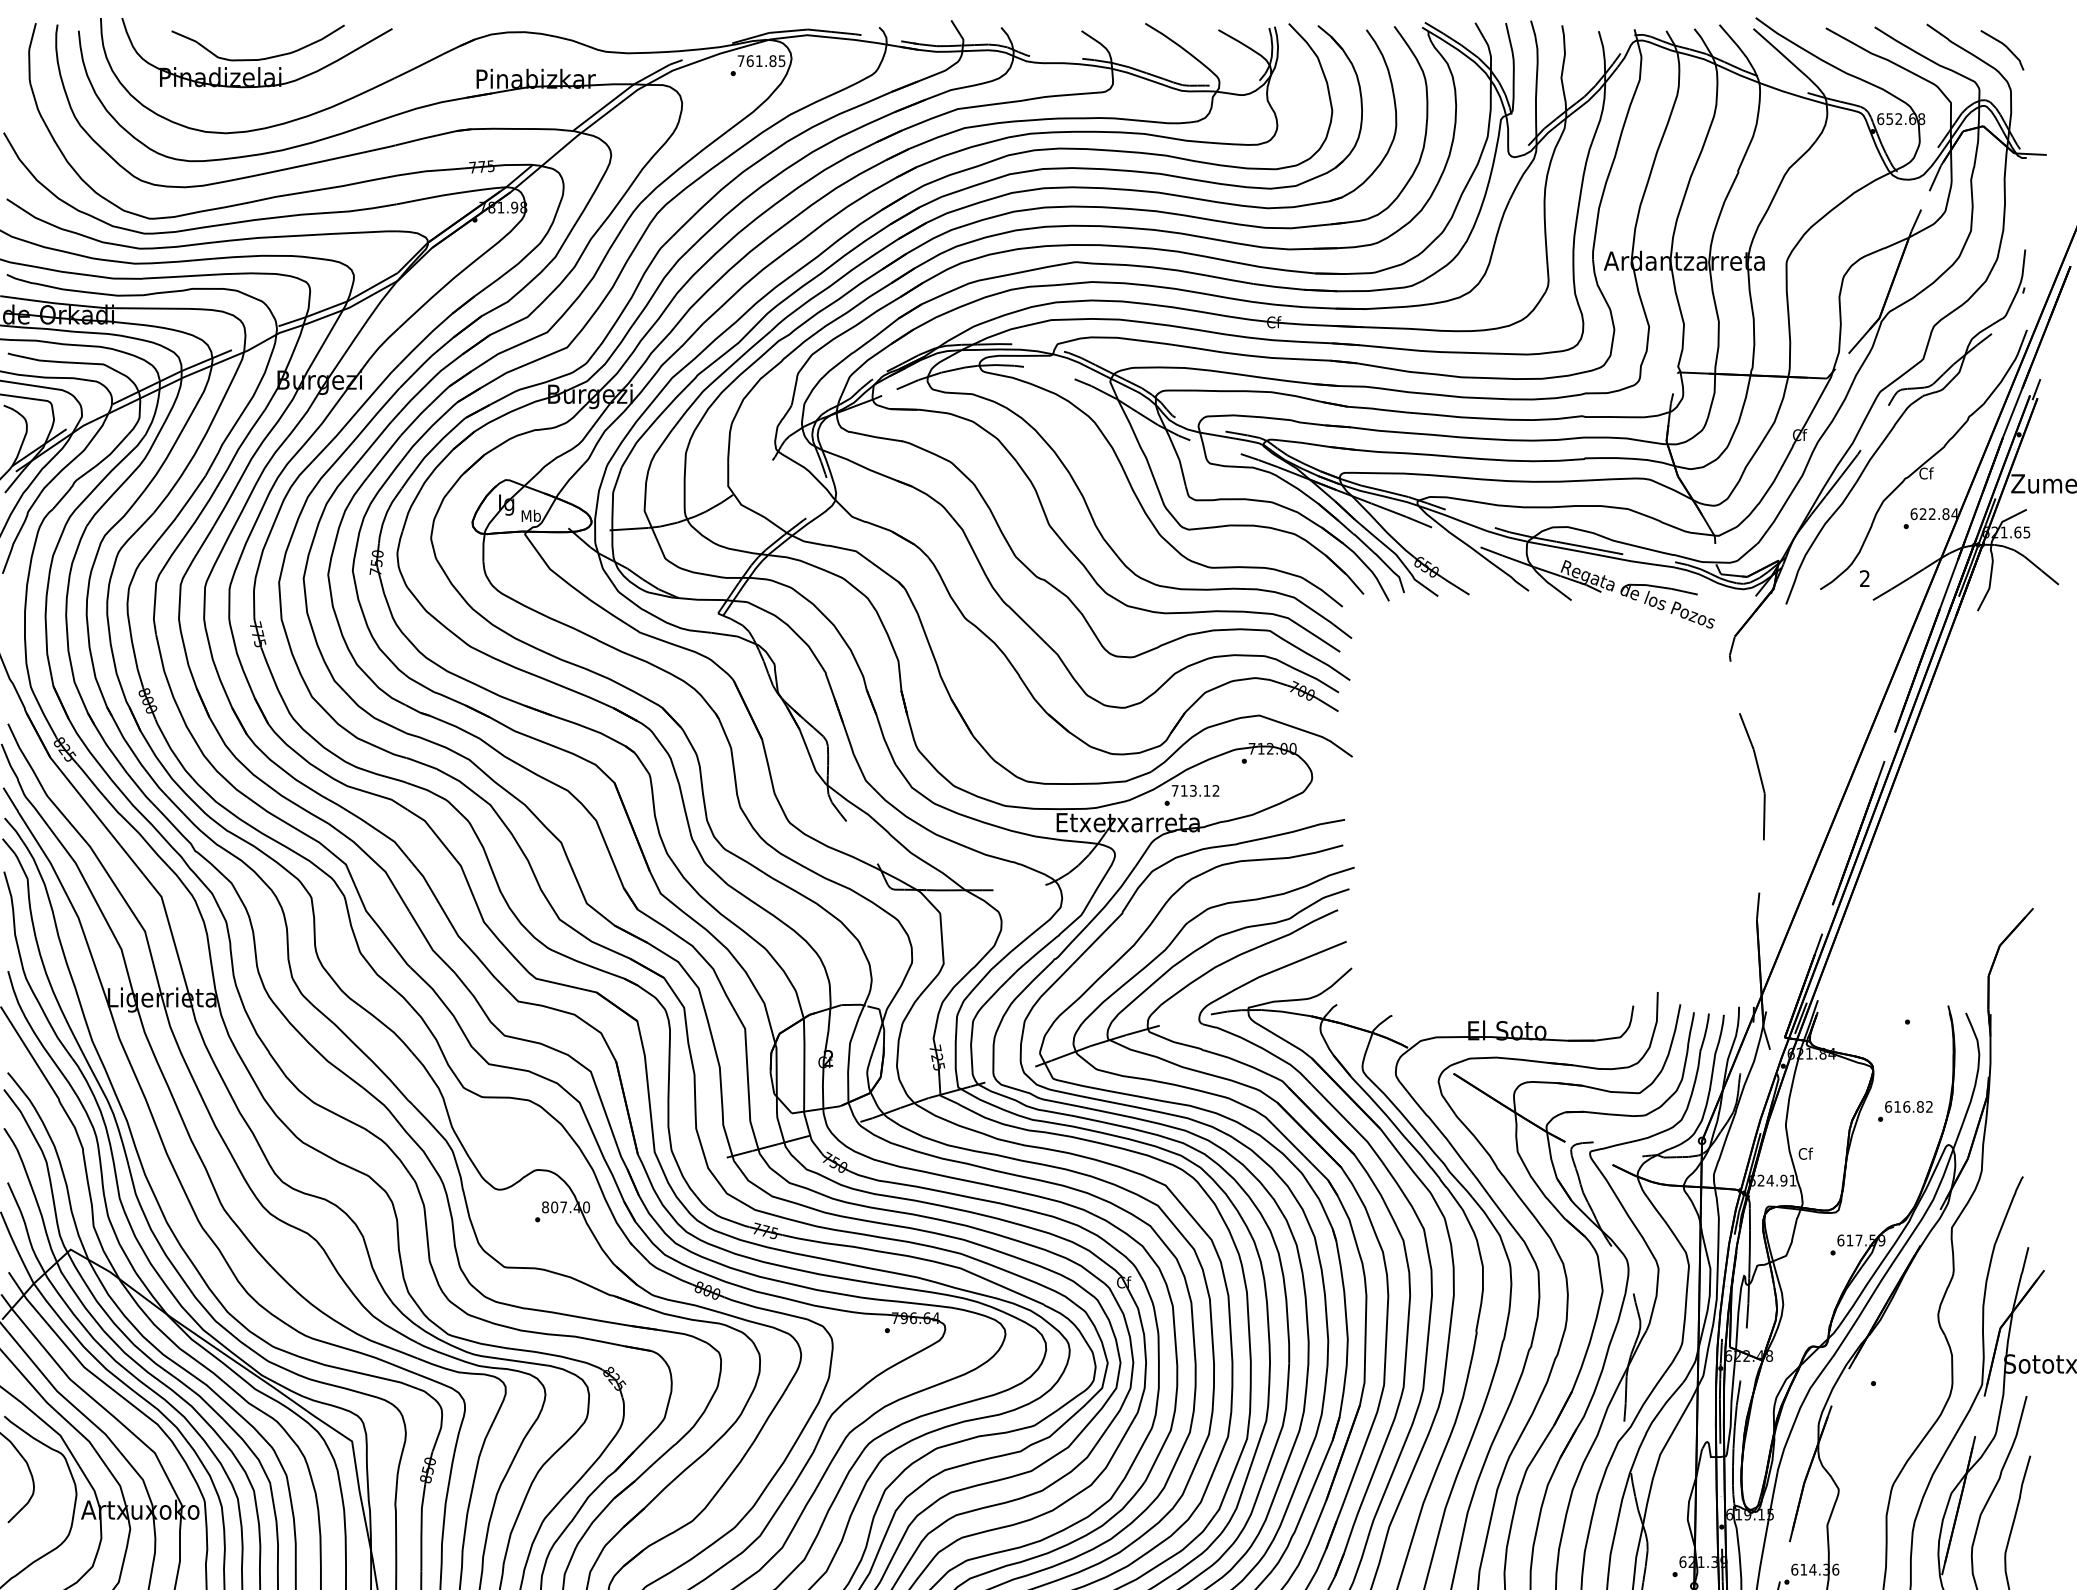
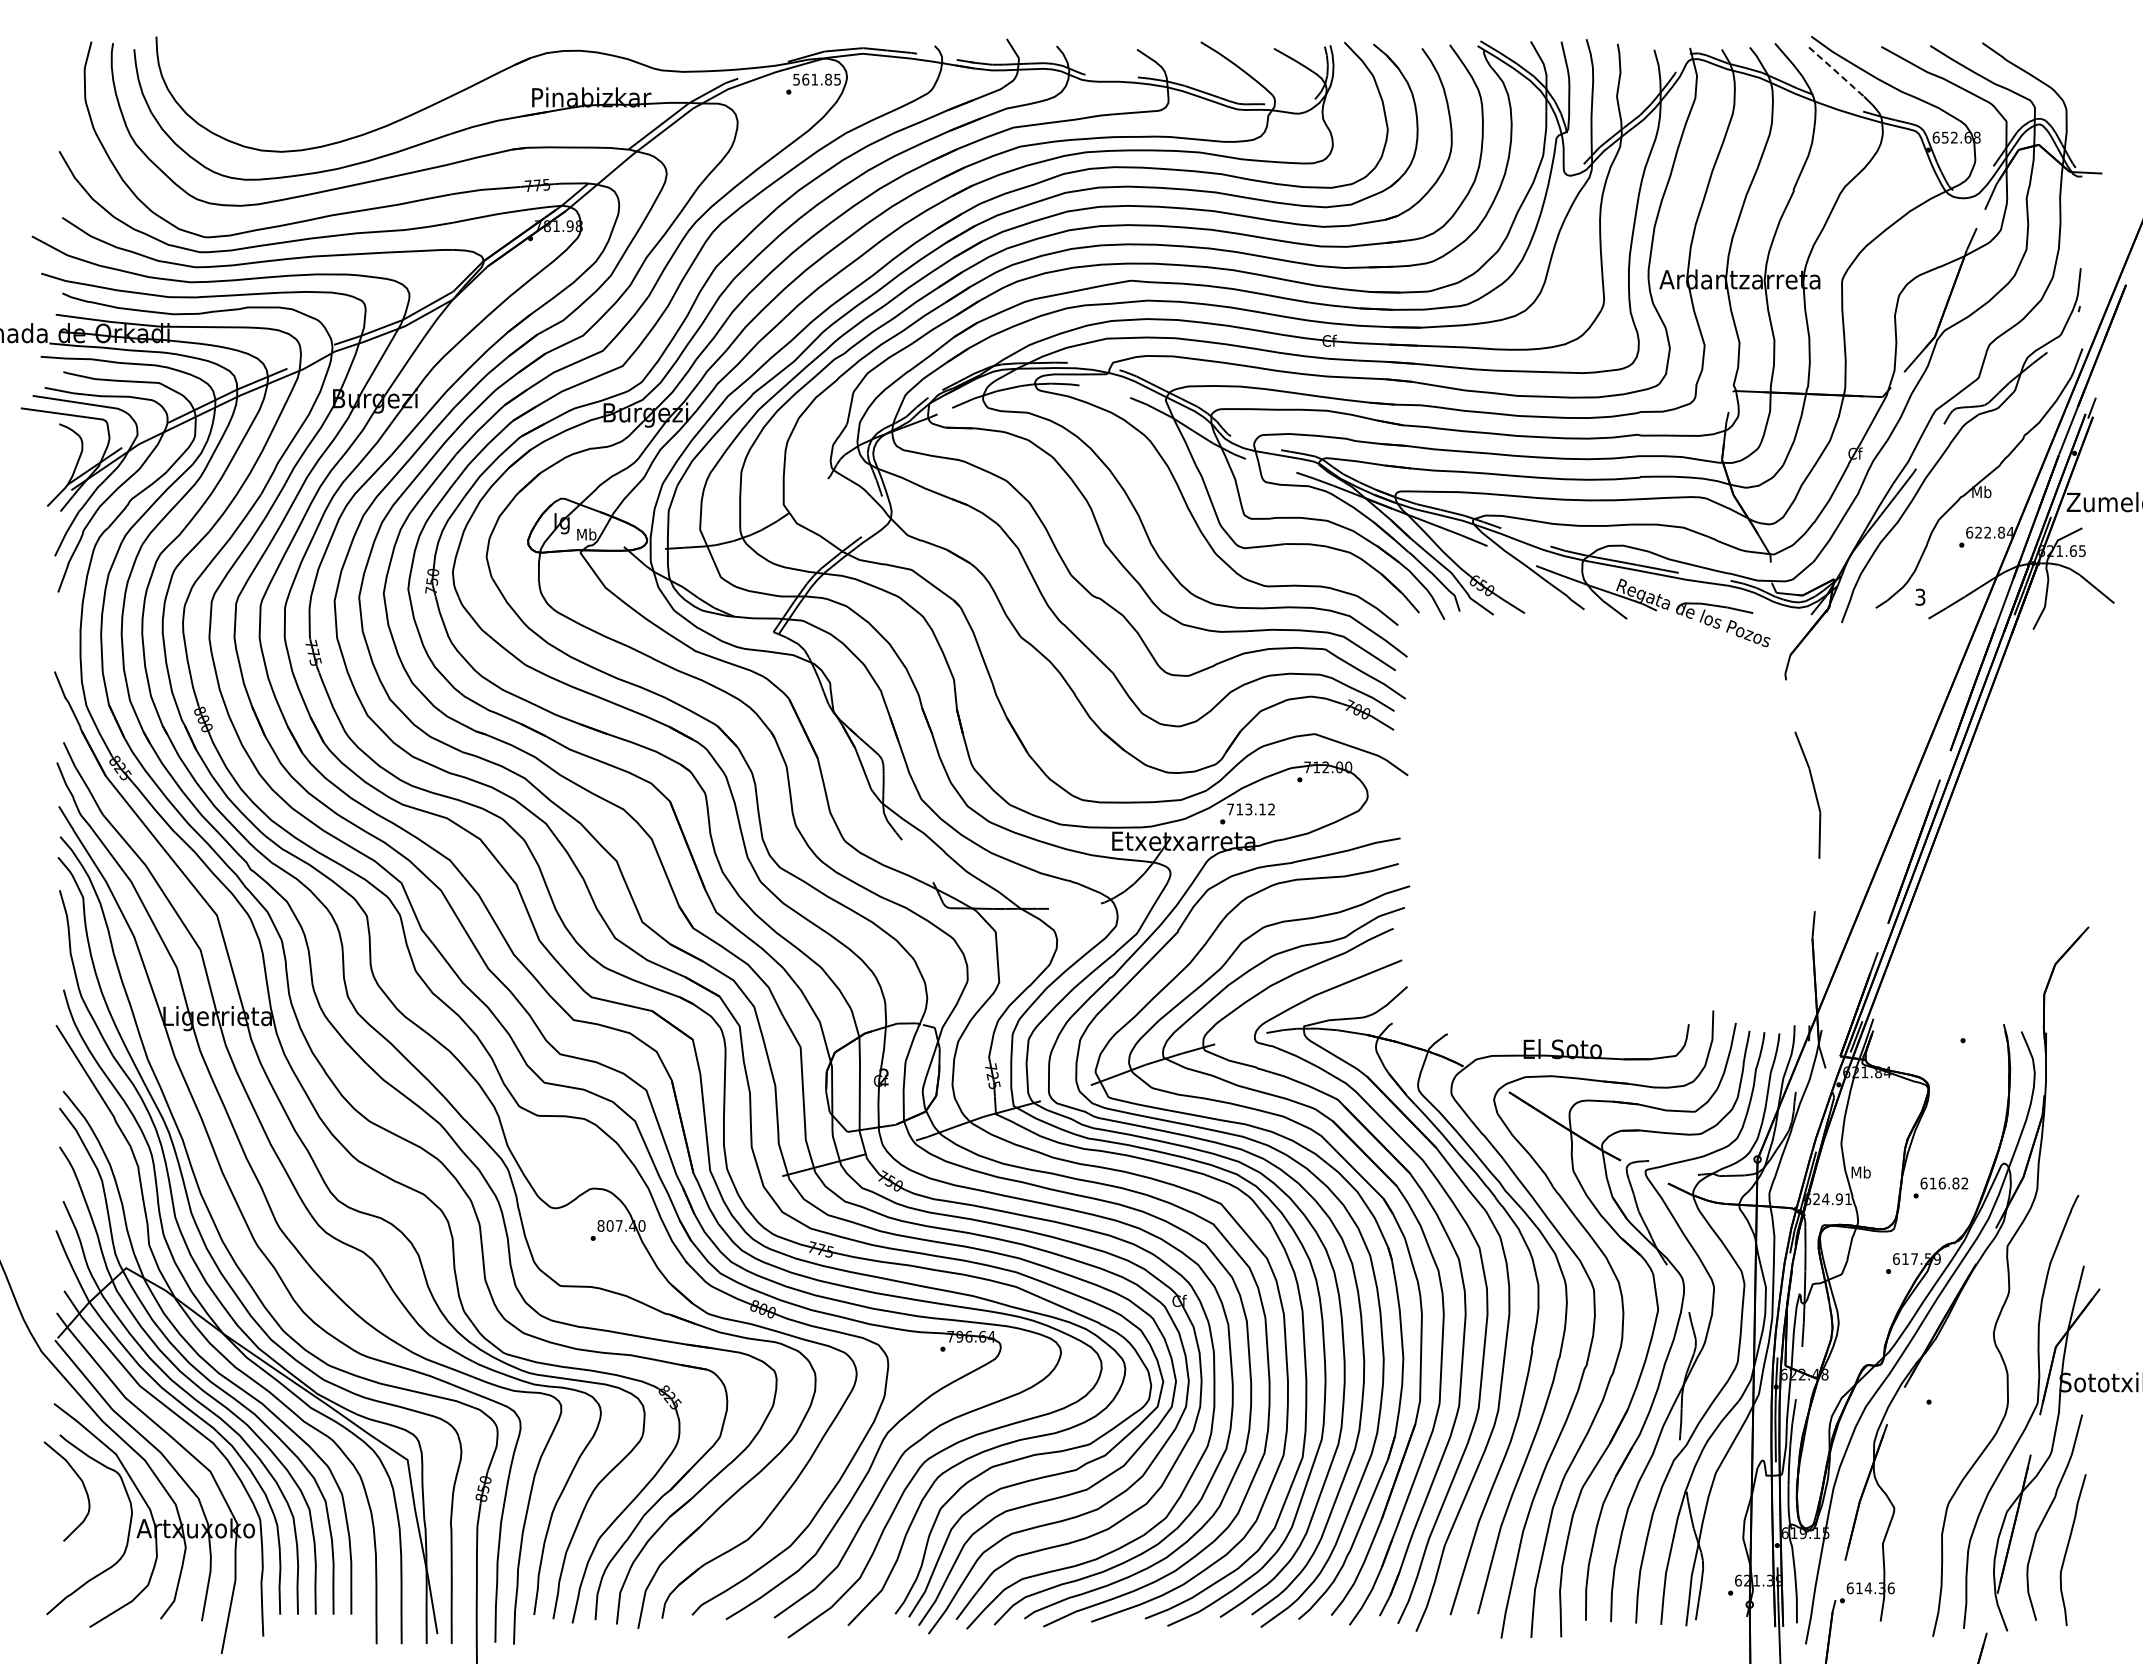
curve: (2004, 46) -> (2060, 65), removed
part: (256, 52) -> (312, 71), removed
line: (1780, 53) -> (1836, 72), solid -> dashed
text: (740, 60) -> (796, 79), 761.85 -> 561.85
text: (1925, 472) -> (1981, 491), Cf -> Mb
text: (1864, 578) -> (1920, 597), 2 -> 3
text: (1904, 1110) -> (1940, 1187), moved
text: (1804, 1153) -> (1860, 1172), Cf -> Mb

